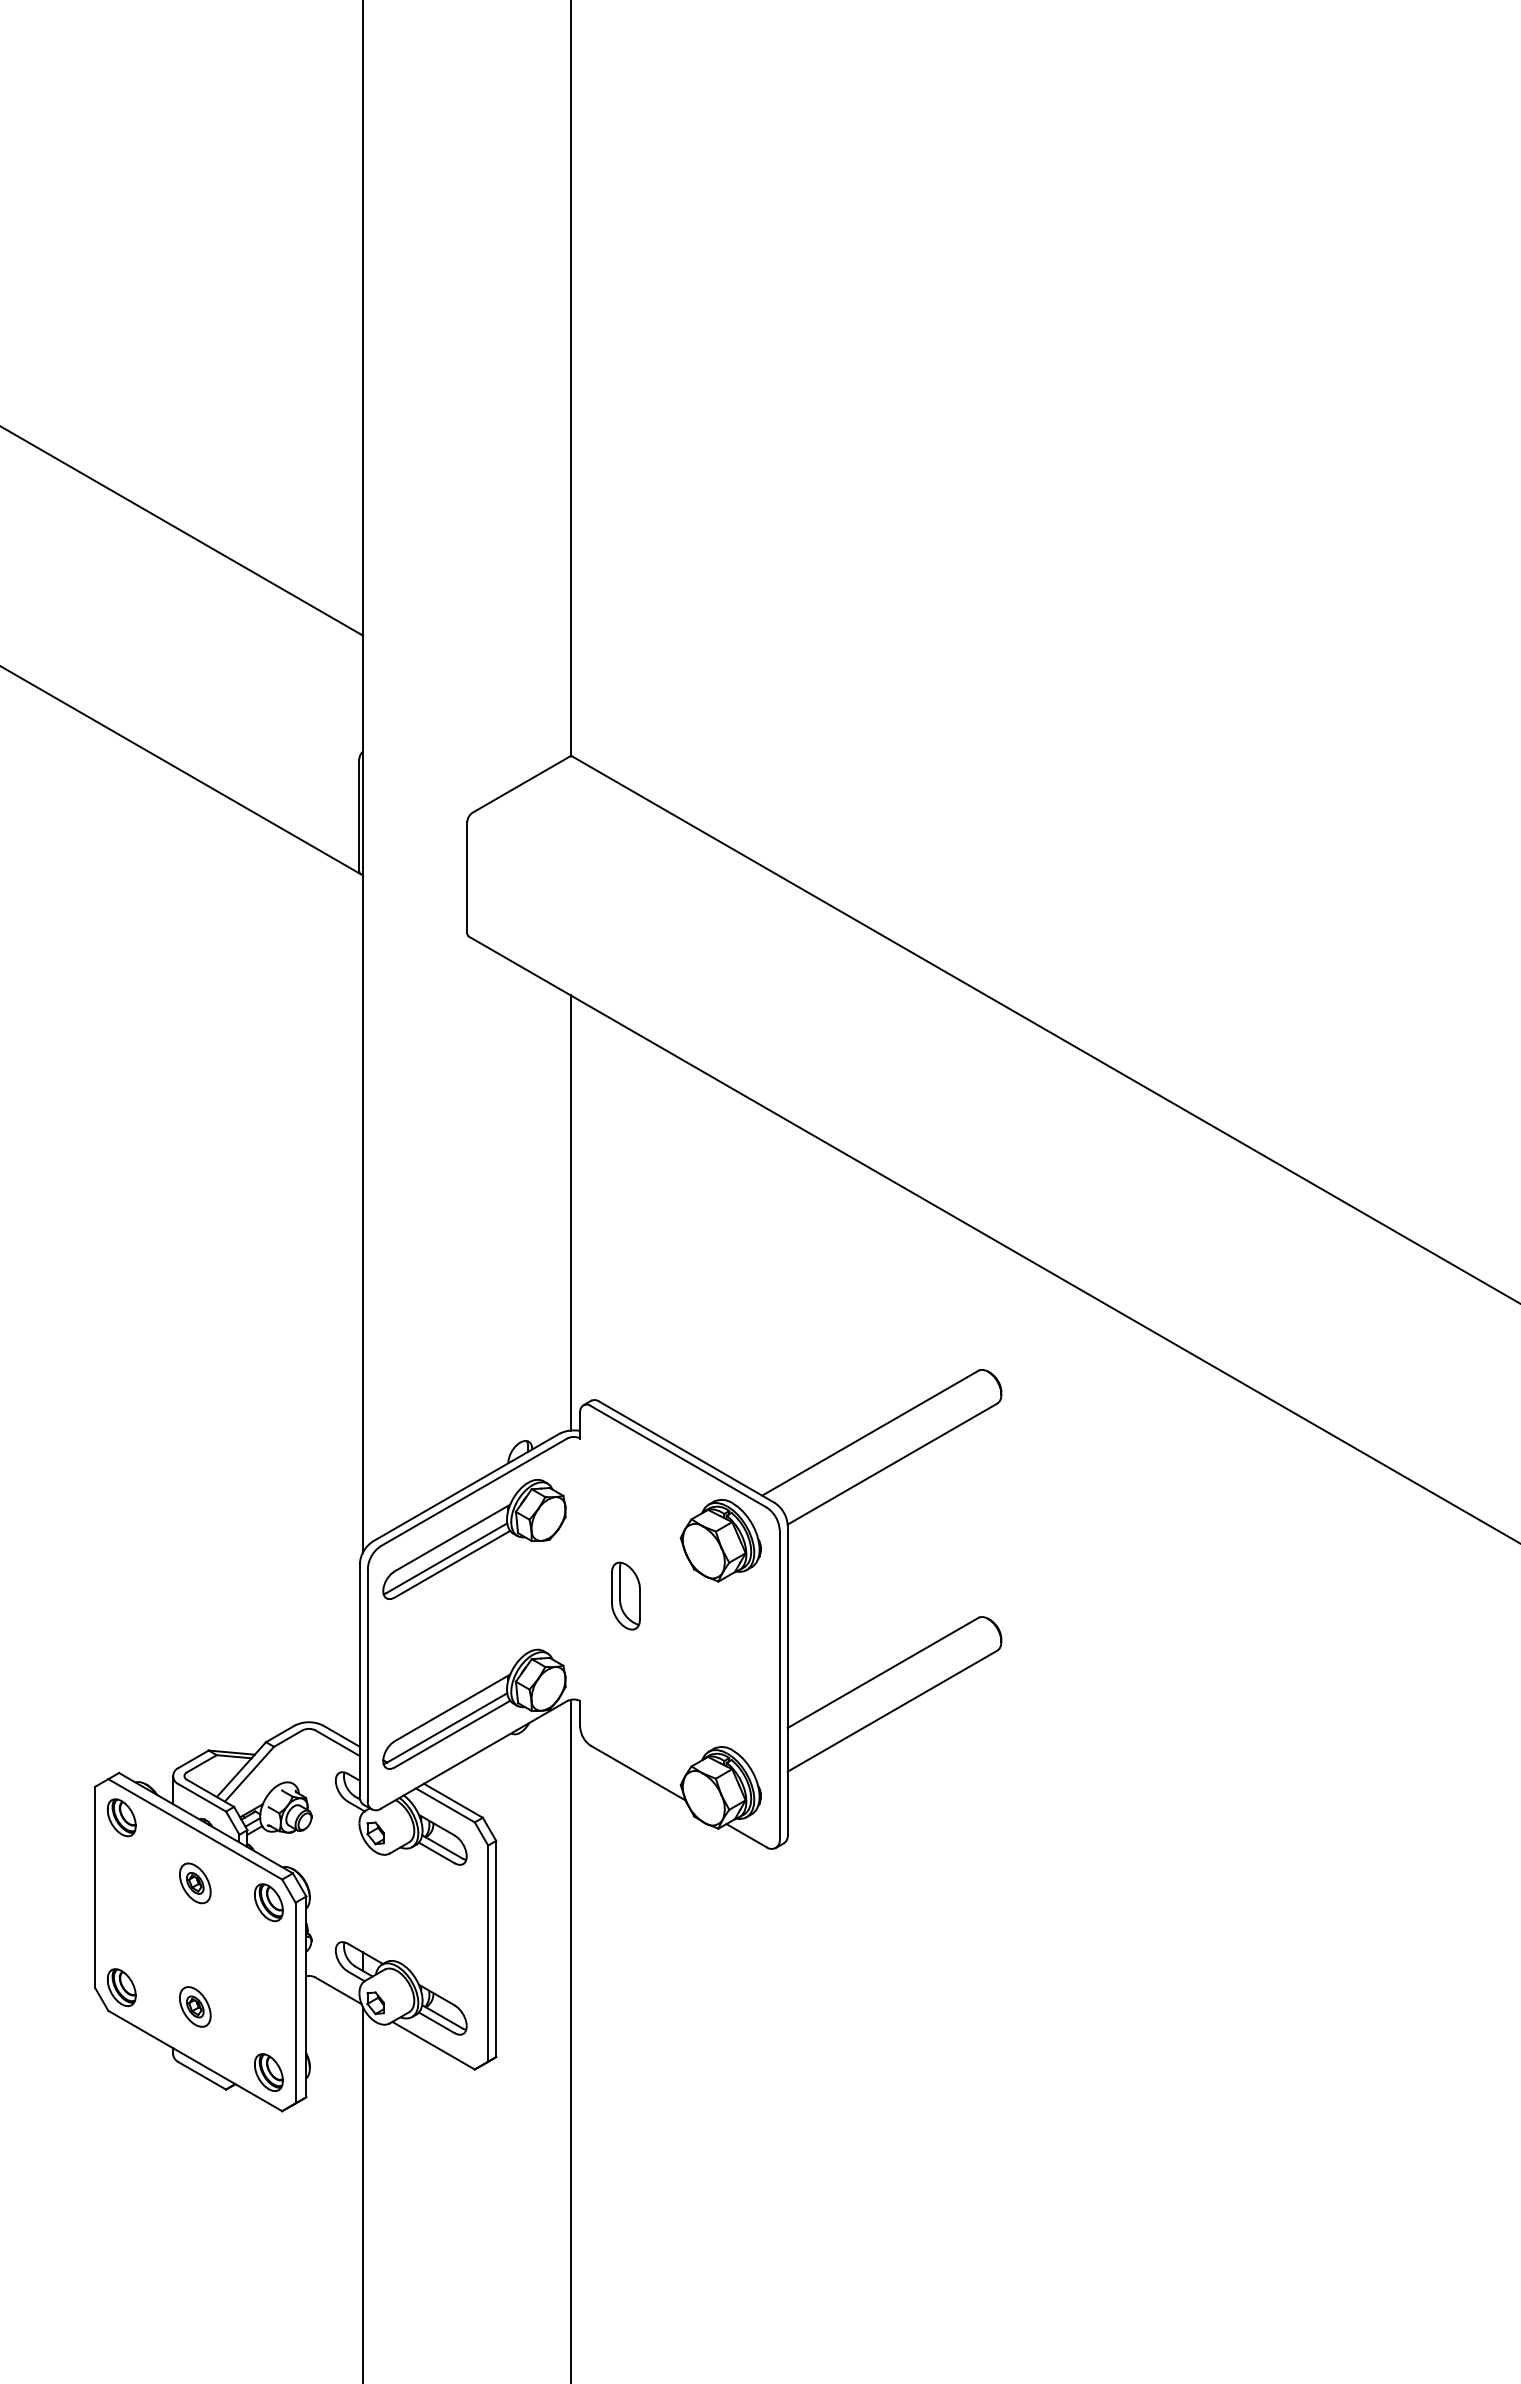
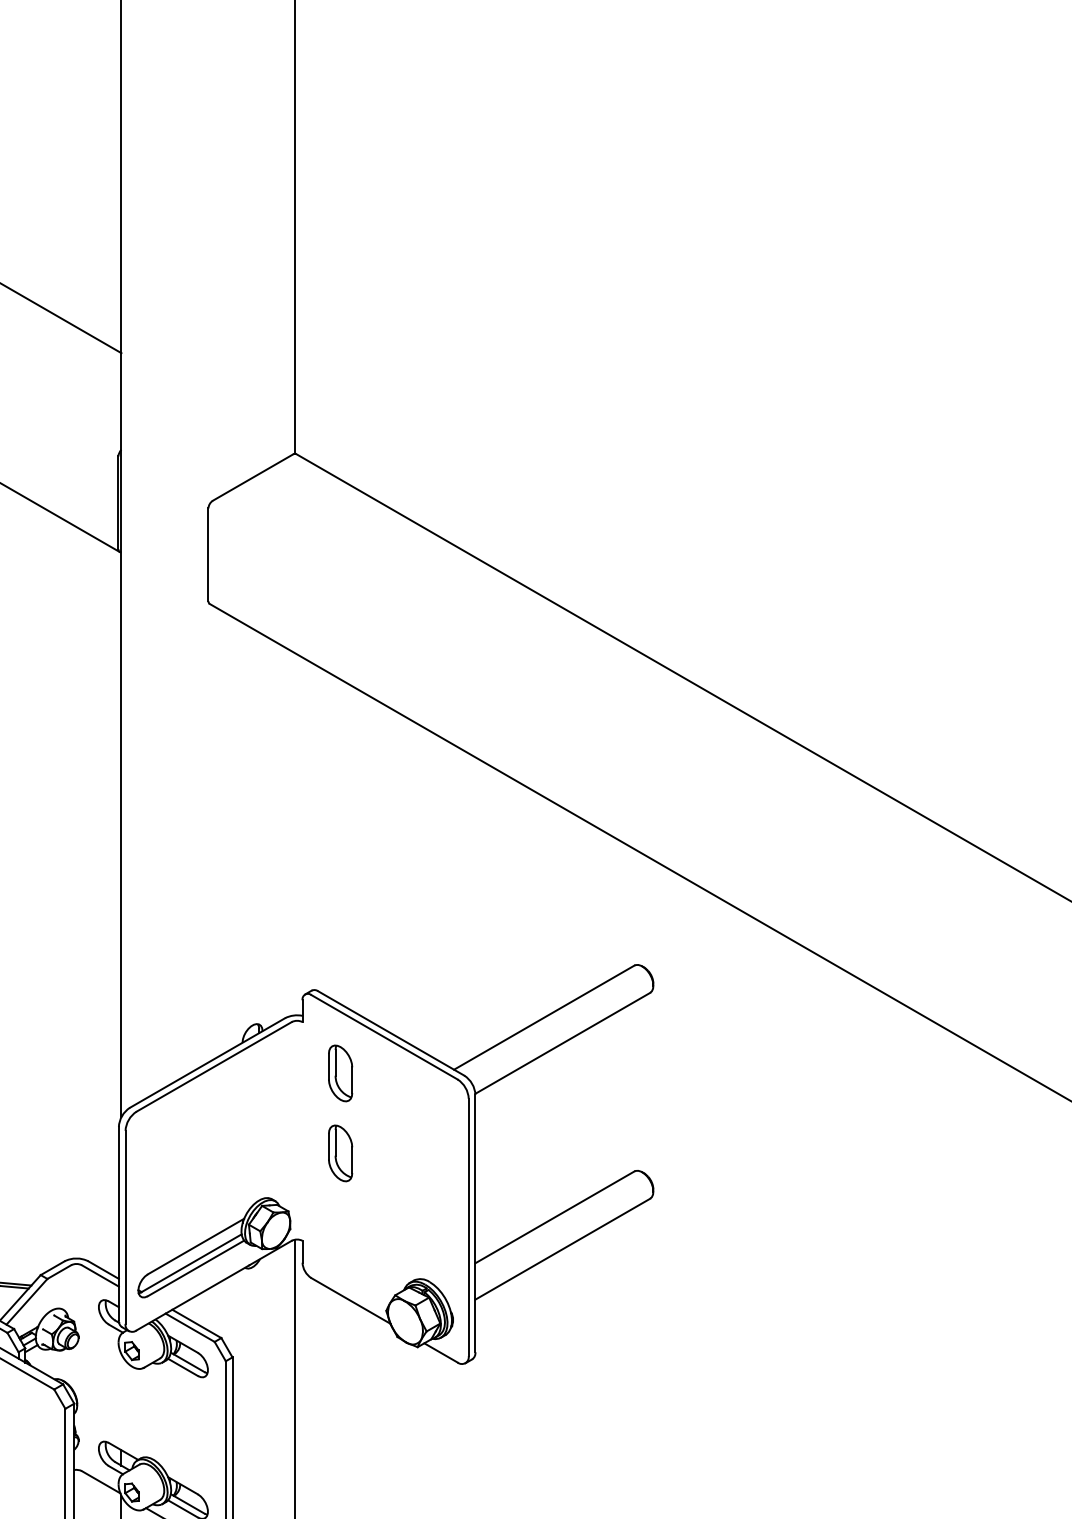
line: (570, 1212) -> (294, 833), removed
part: (625, 1499) -> (340, 1072), added
part: (474, 1539) -> (214, 1106), removed
part: (720, 1540) -> (419, 1107), removed
part: (268, 1902) -> (42, 1408), removed

